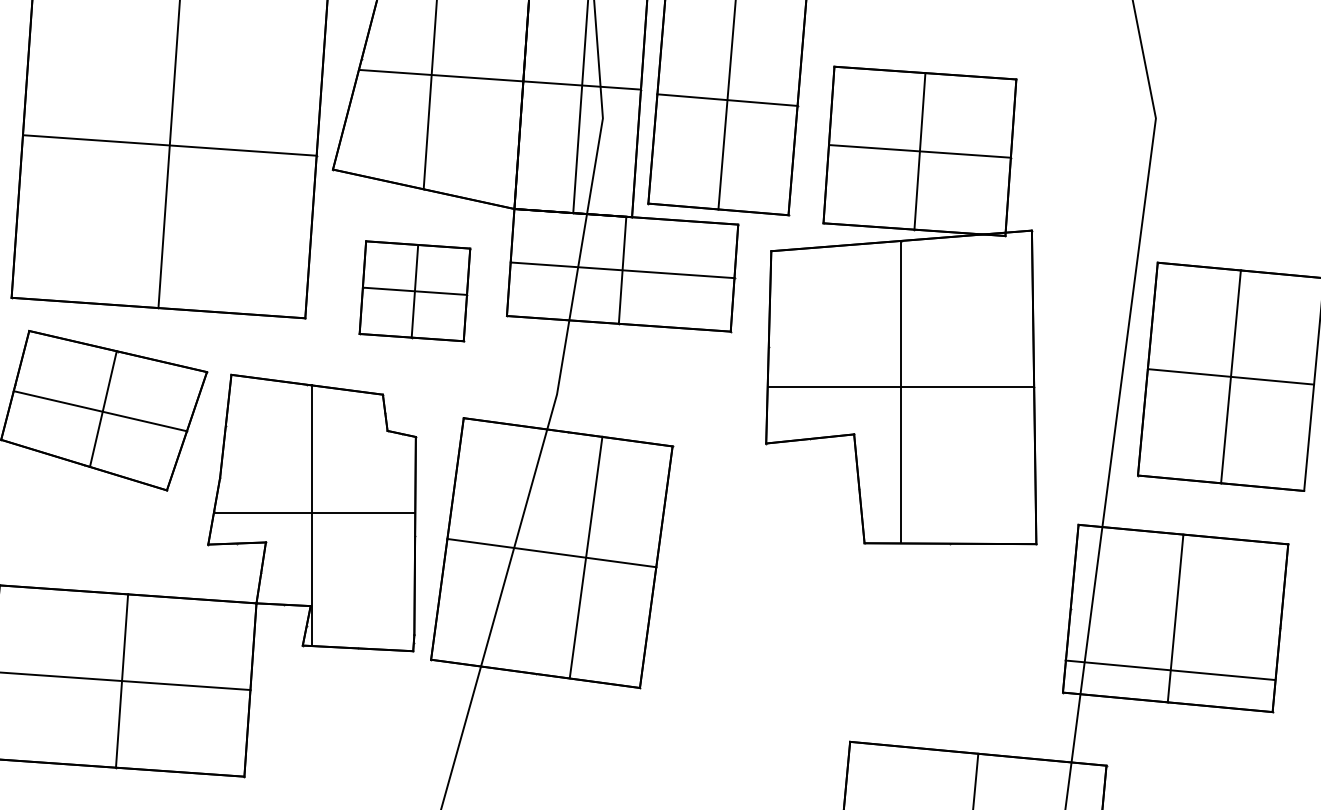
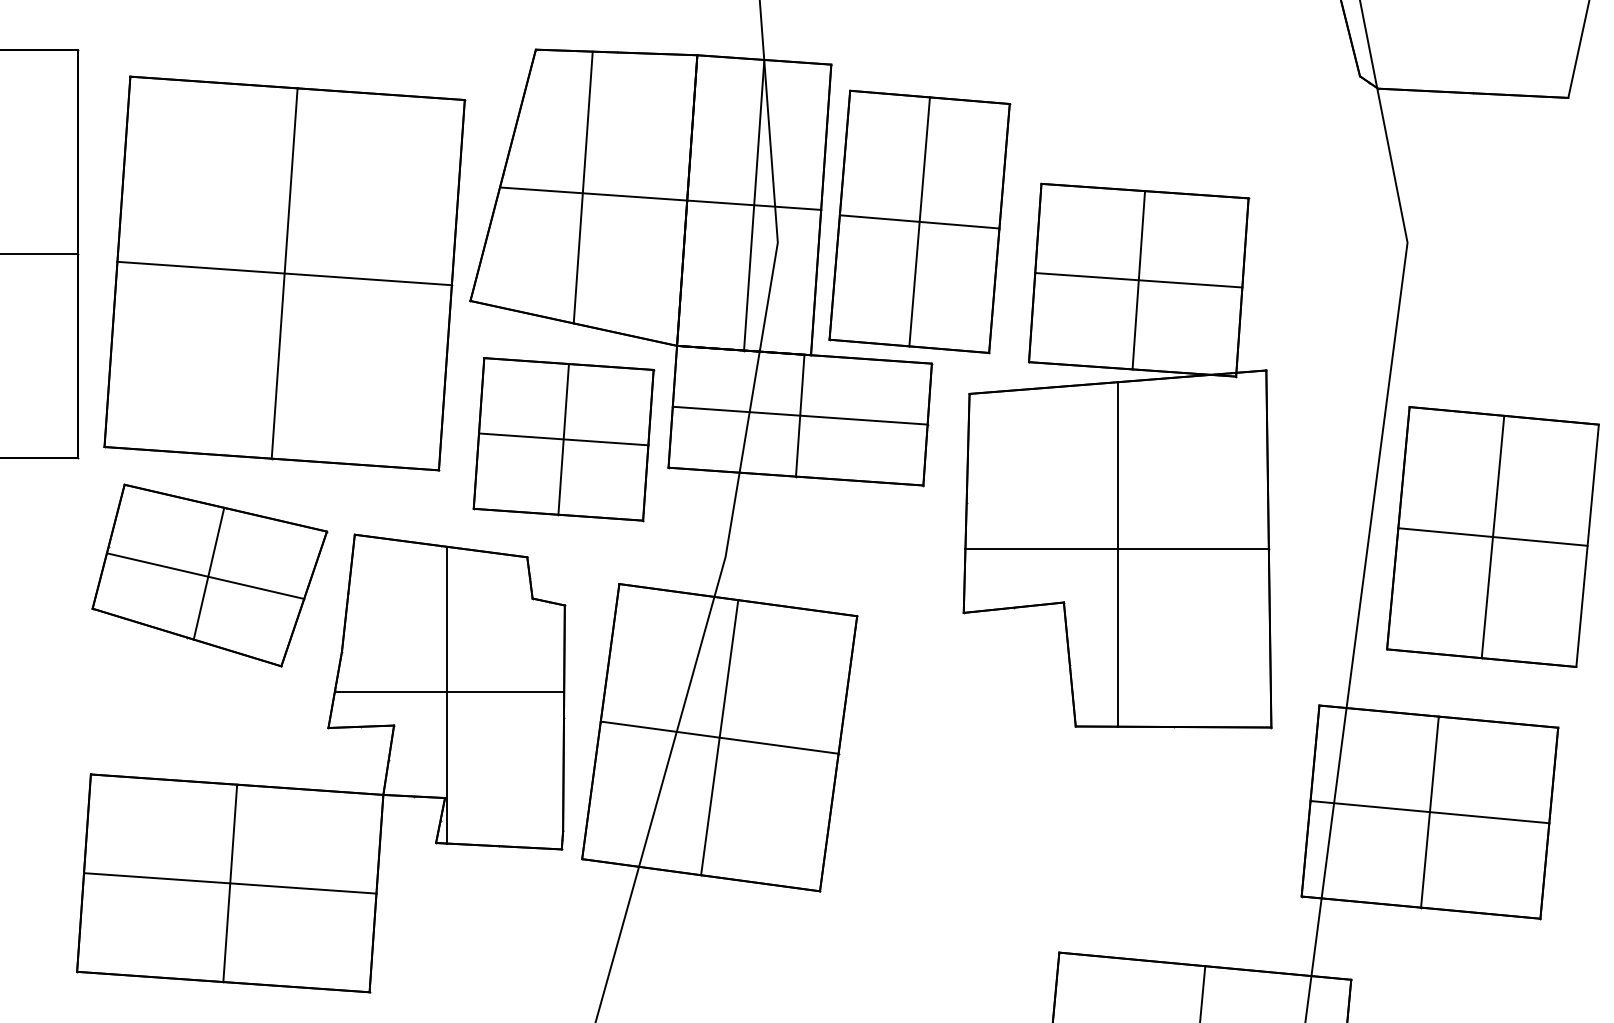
part: (414, 291) -> (563, 439), size x1.43
line: (585, 557) -> (719, 737), moved
line: (1169, 670) -> (1429, 812), moved

